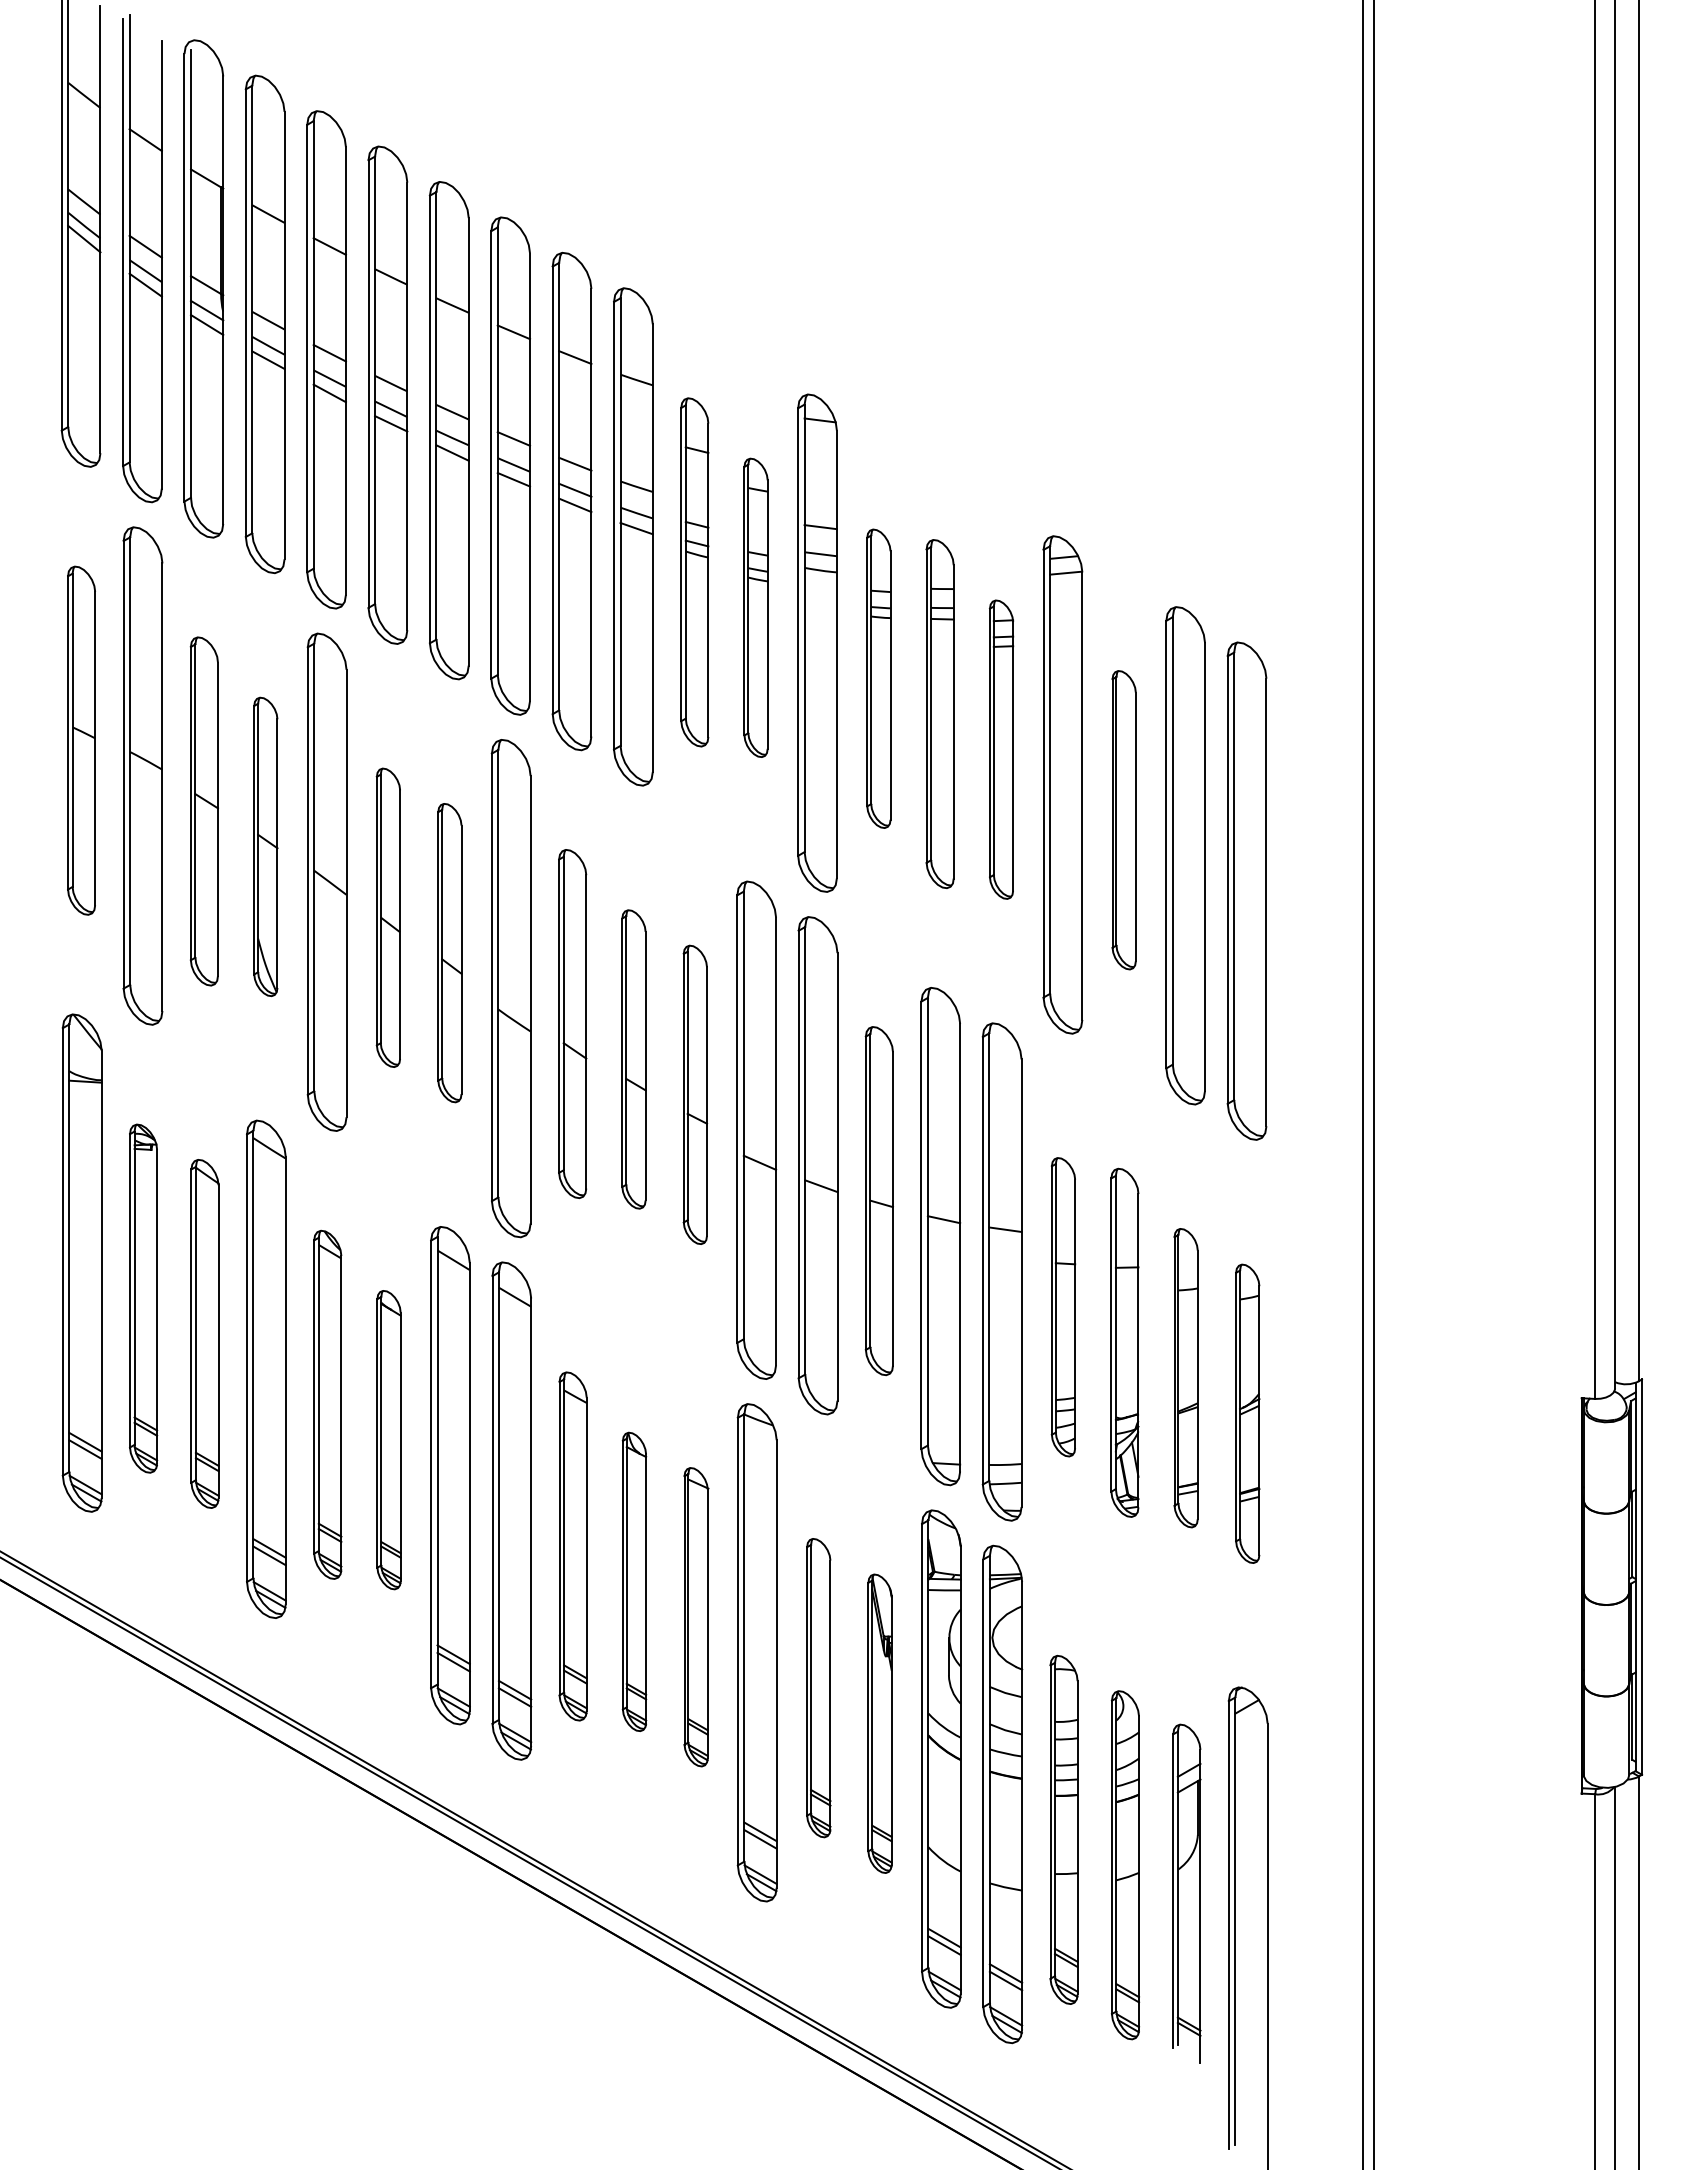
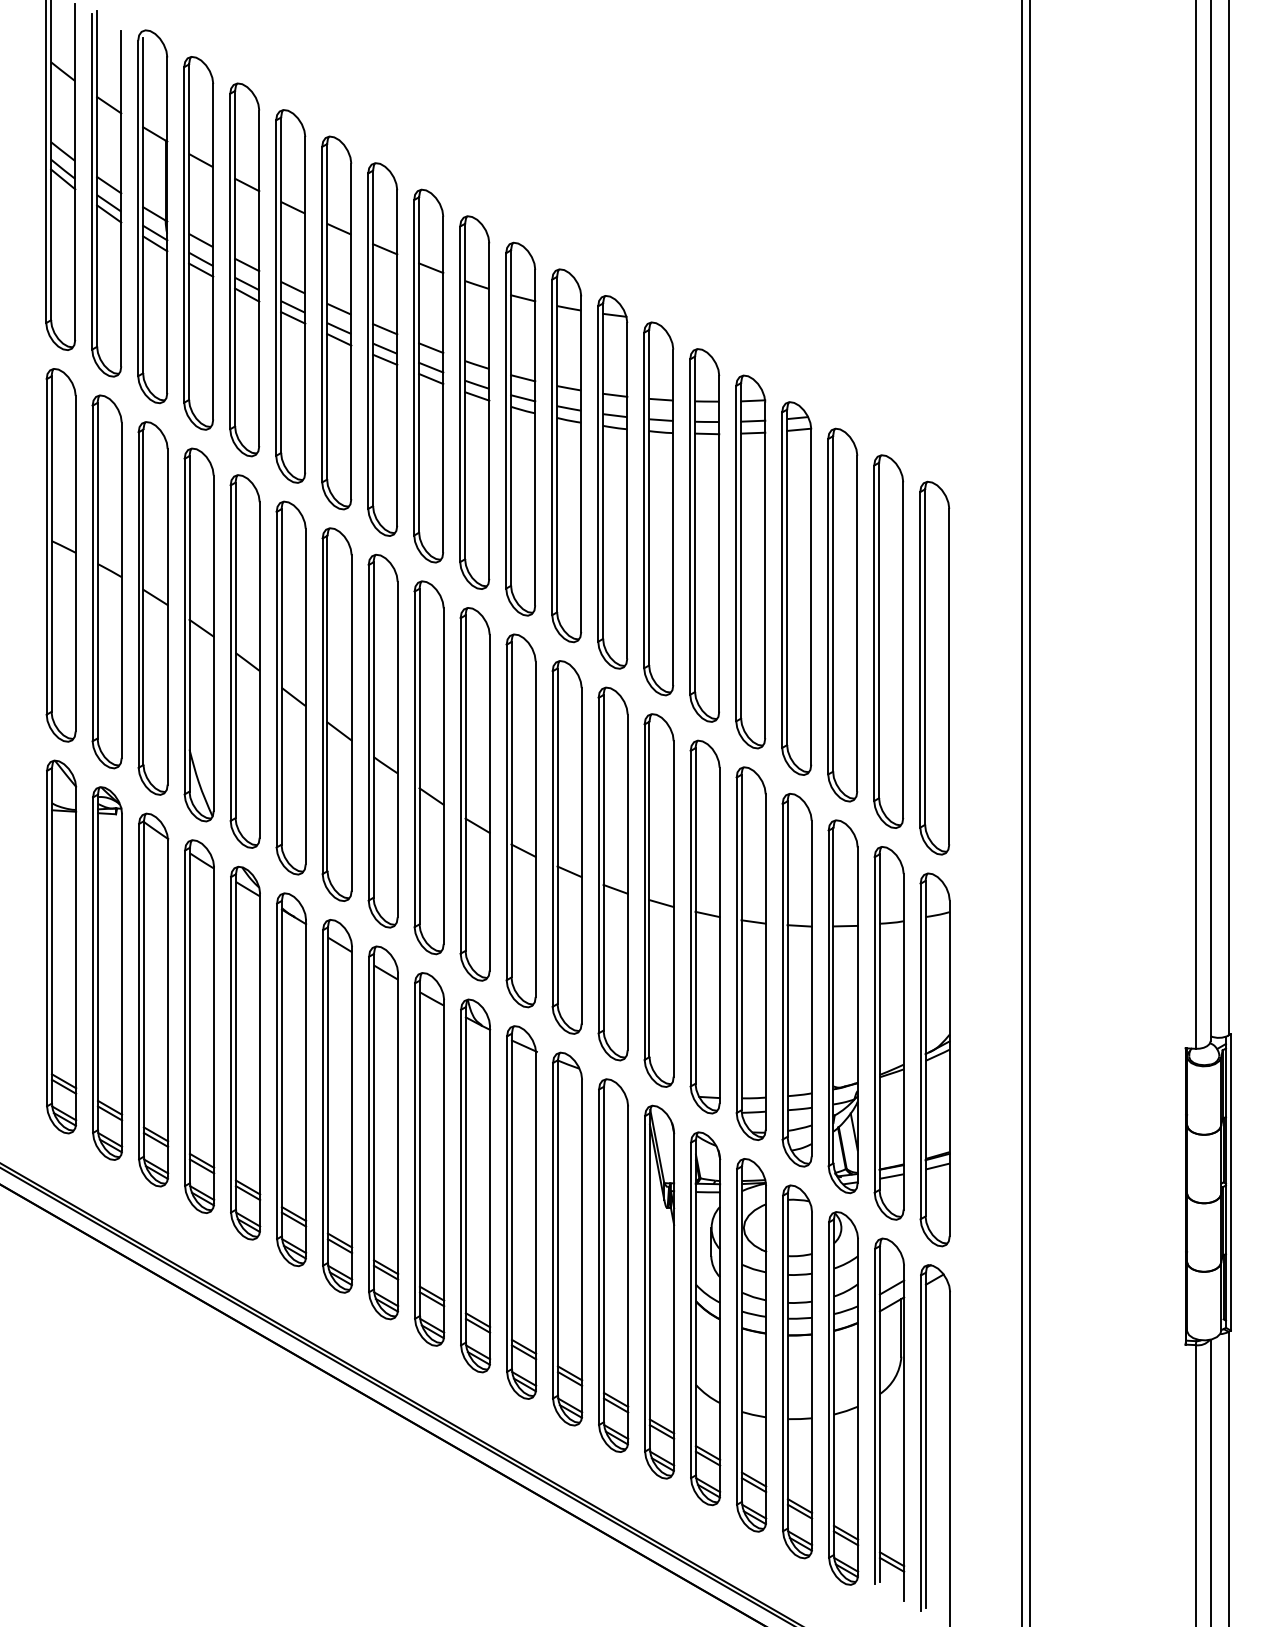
part: (694, 572) -> (520, 429), size x1.43
part: (755, 607) -> (566, 455), size x1.67
part: (878, 678) -> (658, 508), size x1.67
part: (939, 713) -> (704, 535), size x1.43
part: (81, 740) -> (61, 555), size x1.43
part: (1001, 749) -> (750, 562), size x1.67
part: (204, 811) -> (153, 608), size x1.43
part: (1123, 819) -> (842, 614), size x1.67
part: (265, 846) -> (198, 634), size x1.67
part: (388, 917) -> (291, 687), size x1.67
part: (449, 952) -> (336, 714), size x1.67
part: (572, 1023) -> (429, 767), size x1.43
part: (633, 1059) -> (474, 794), size x1.67
part: (695, 1094) -> (521, 820), size x1.67
part: (879, 1200) -> (659, 900), size x1.43
part: (143, 1298) -> (107, 973), size x1.43
part: (1063, 1306) -> (797, 979), size x1.67
part: (204, 1333) -> (153, 999), size x1.43
part: (1124, 1342) -> (842, 1006), size x1.43
part: (1185, 1377) -> (888, 1032), size x1.67
part: (327, 1404) -> (245, 1052), size x1.43
part: (1247, 1413) -> (935, 1059), size x1.67
part: (388, 1439) -> (291, 1079), size x1.67
part: (572, 1546) -> (429, 1159), size x1.43
part: (634, 1581) -> (475, 1185), size x1.67
part: (696, 1616) -> (522, 1211), size x1.67
part: (818, 1687) -> (613, 1265), size x1.67
part: (879, 1723) -> (659, 1292), size x1.67
part: (1063, 1829) -> (797, 1371), size x1.43
part: (1125, 1864) -> (843, 1397), size x1.43
part: (1186, 1893) -> (889, 1419), size x1.43

